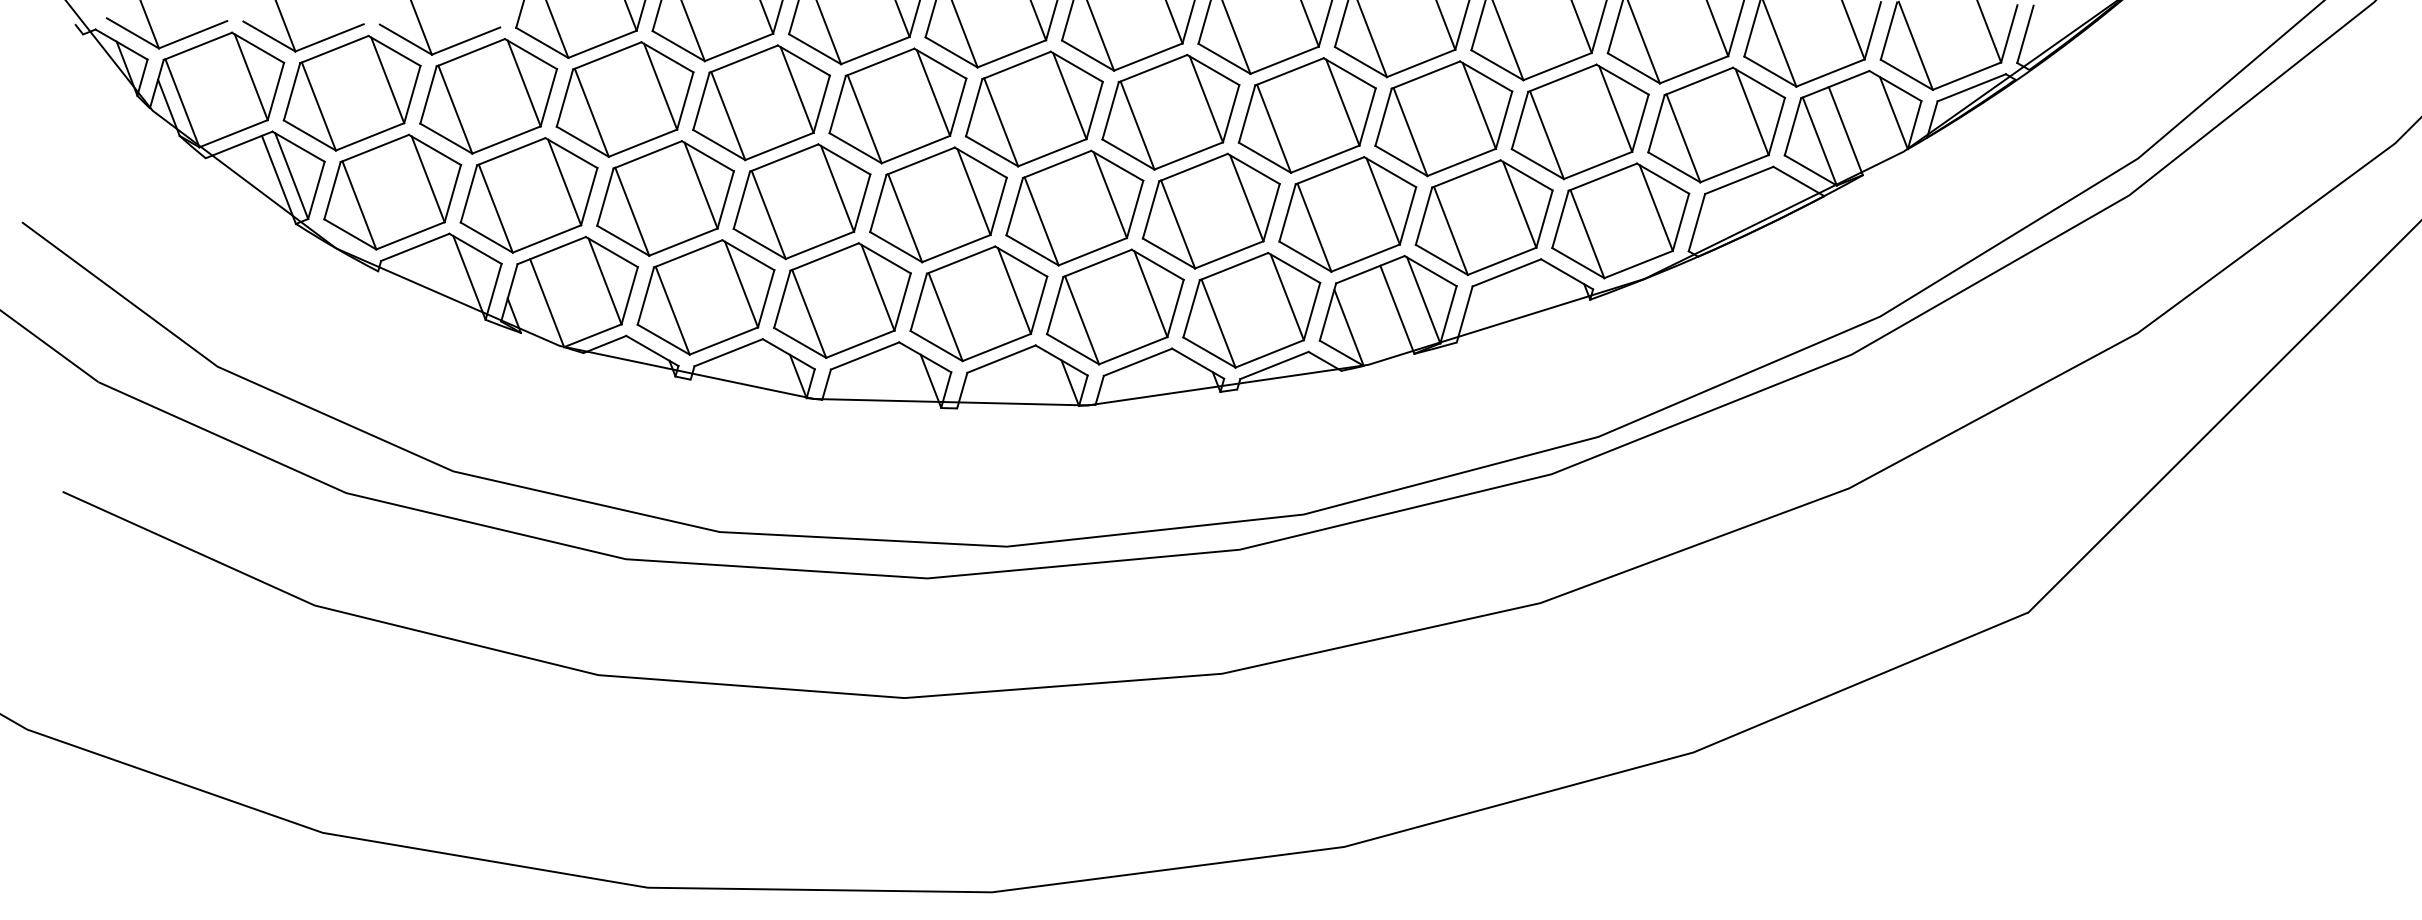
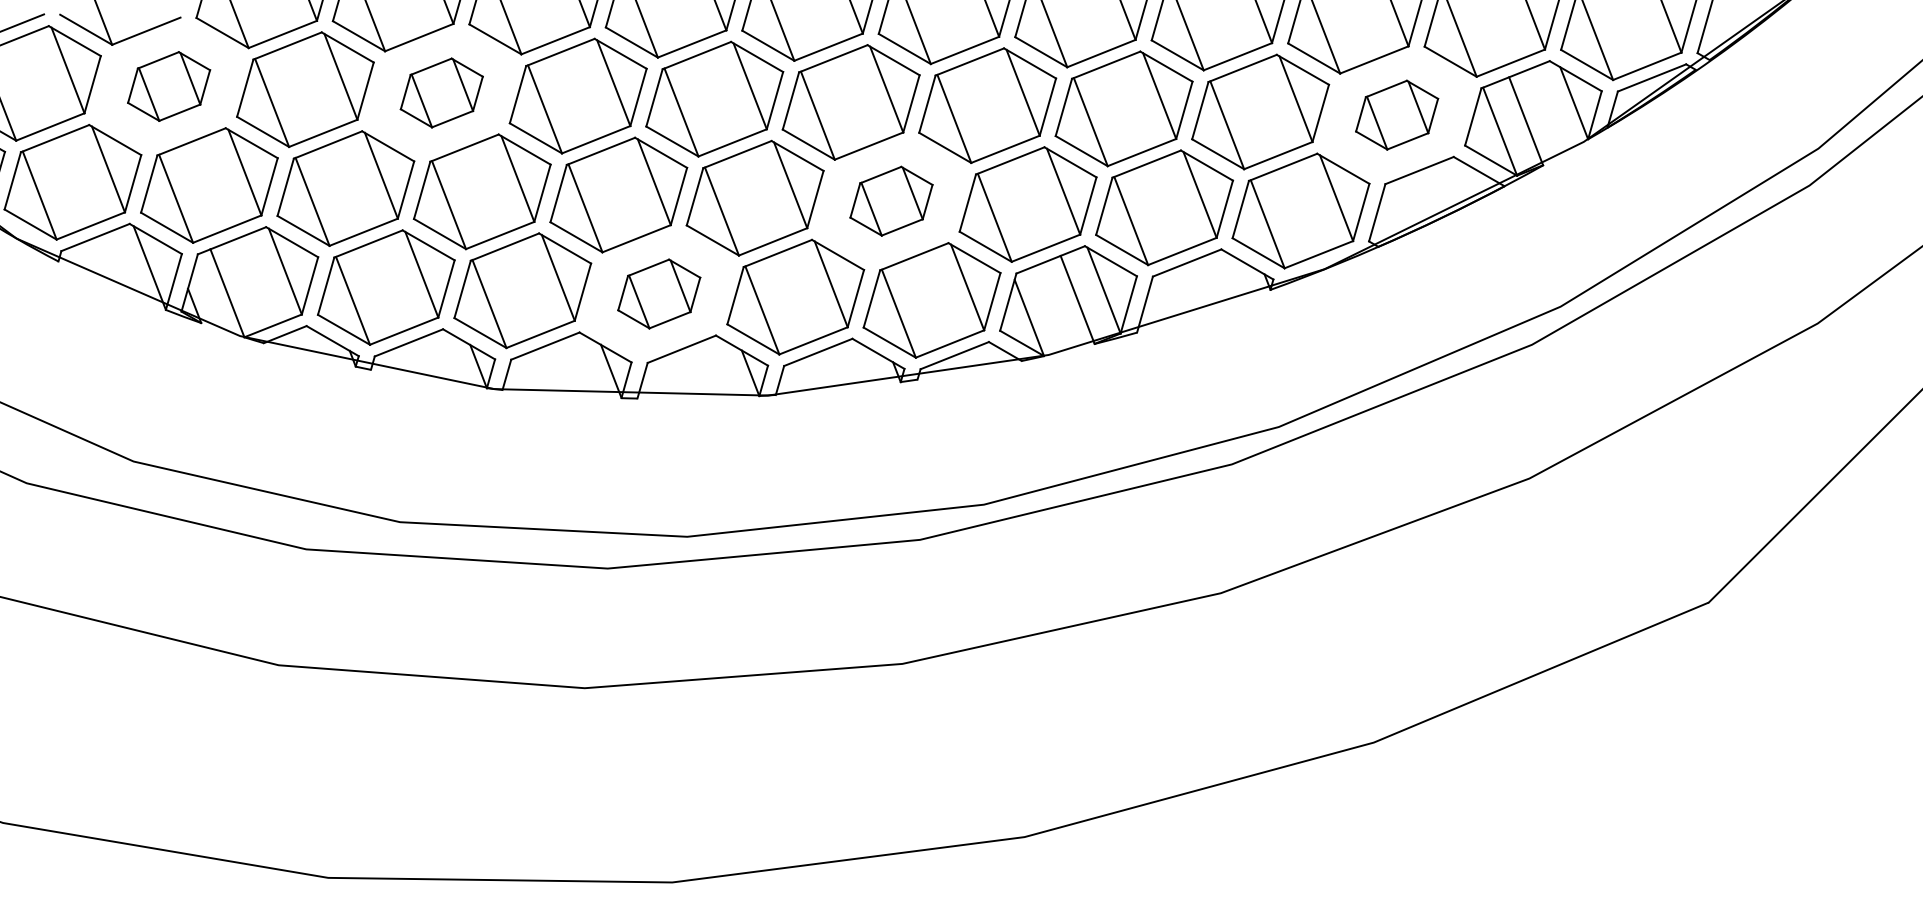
part: (488, 96) -> (168, 86), size x0.6
part: (761, 102) -> (441, 92), size x0.6
part: (1716, 124) -> (1396, 114), size x0.6
part: (1210, 210) -> (890, 200), size x0.6
part: (978, 303) -> (658, 293), size x0.6

